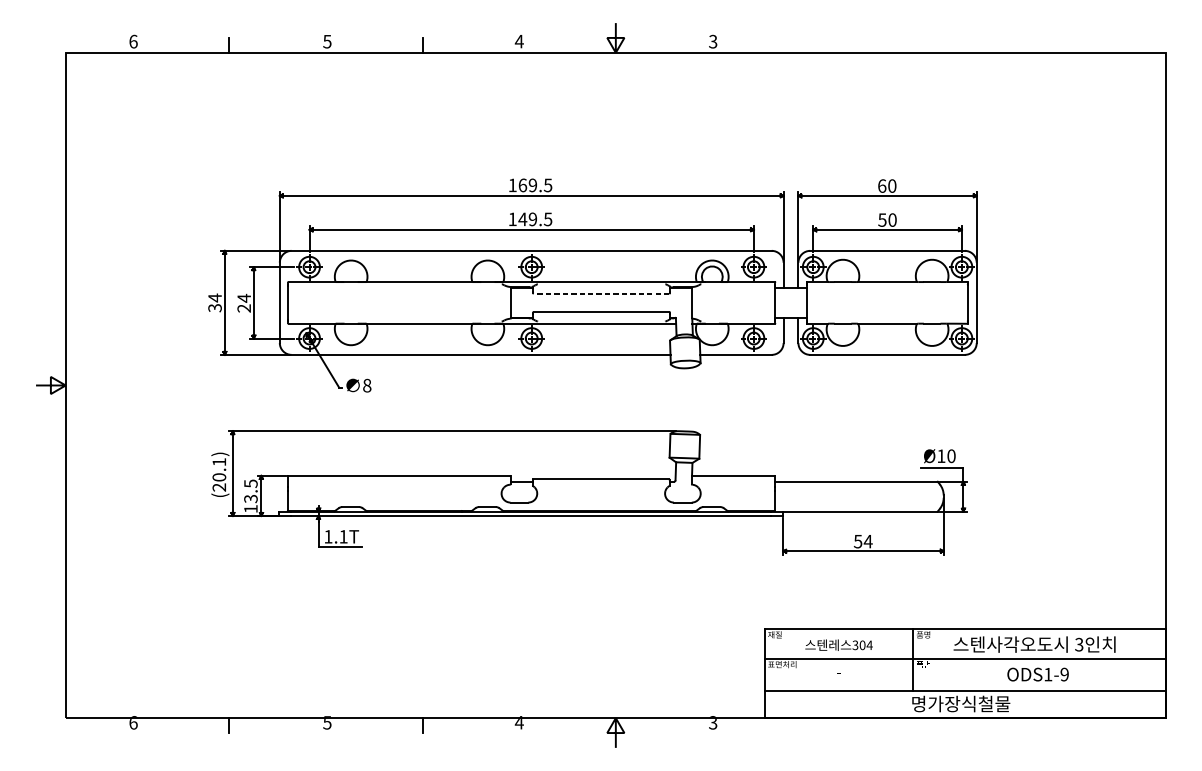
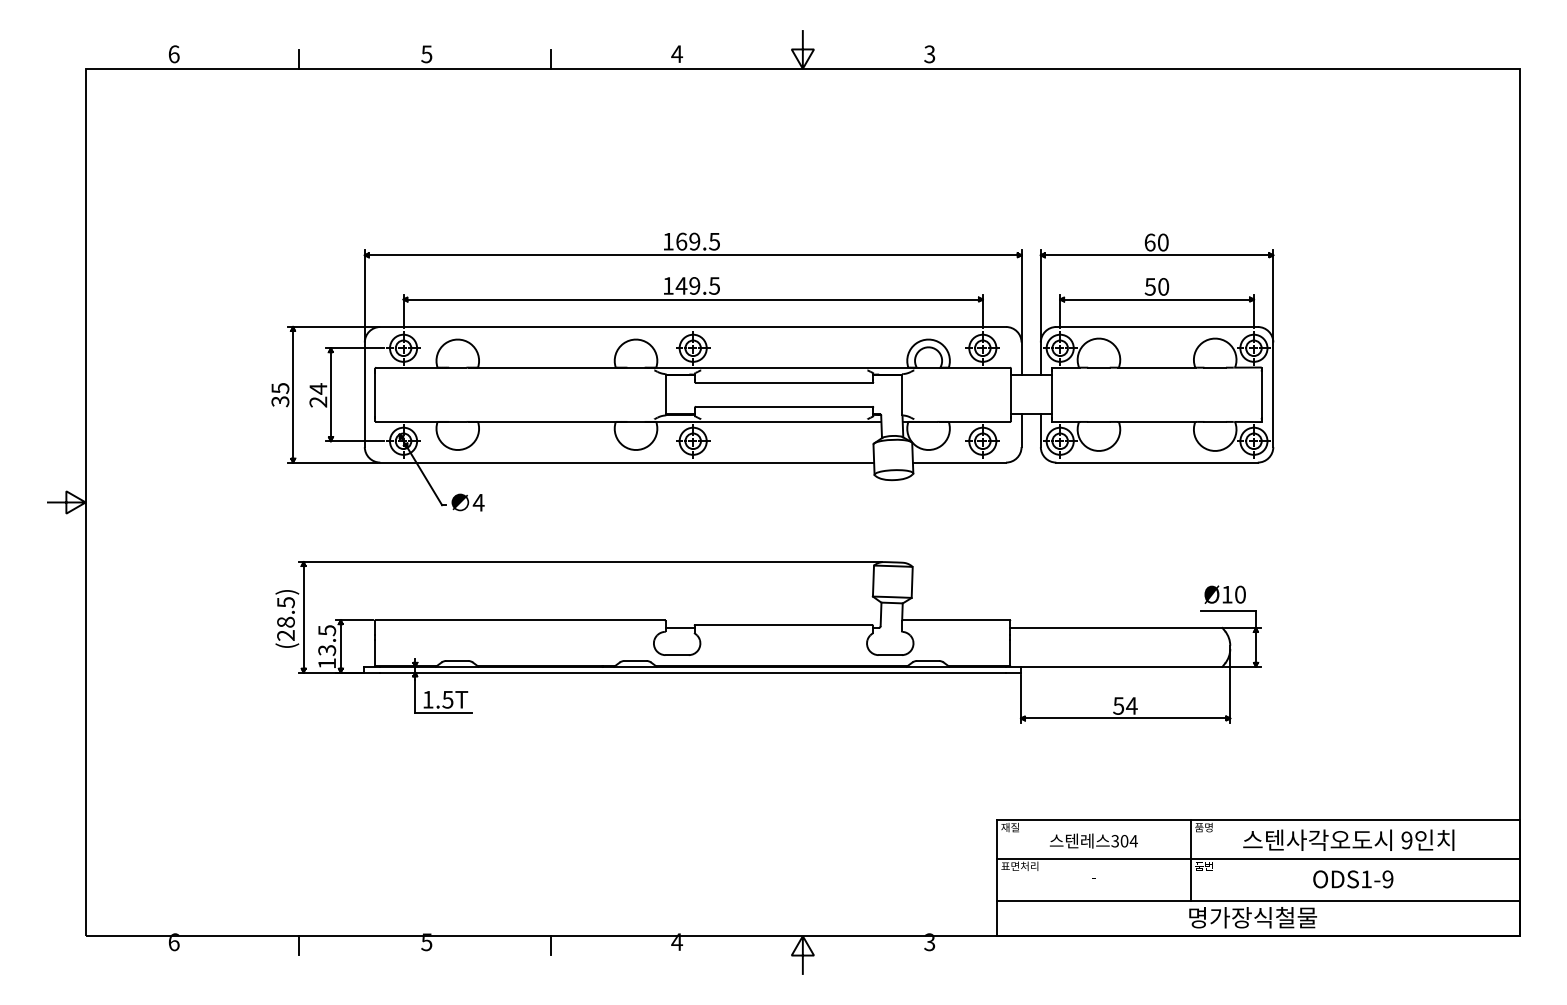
line: (601, 293) -> (783, 382), dashed -> solid
text: (215, 298) -> (280, 388), 34 -> 35
text: (367, 385) -> (478, 502), 8 -> 4
text: (218, 469) -> (285, 612), (20.1) -> (28.5)
text: (343, 536) -> (447, 699), 1.1T -> 1.5T
text: (1078, 644) -> (1406, 840), 3 -> 9

